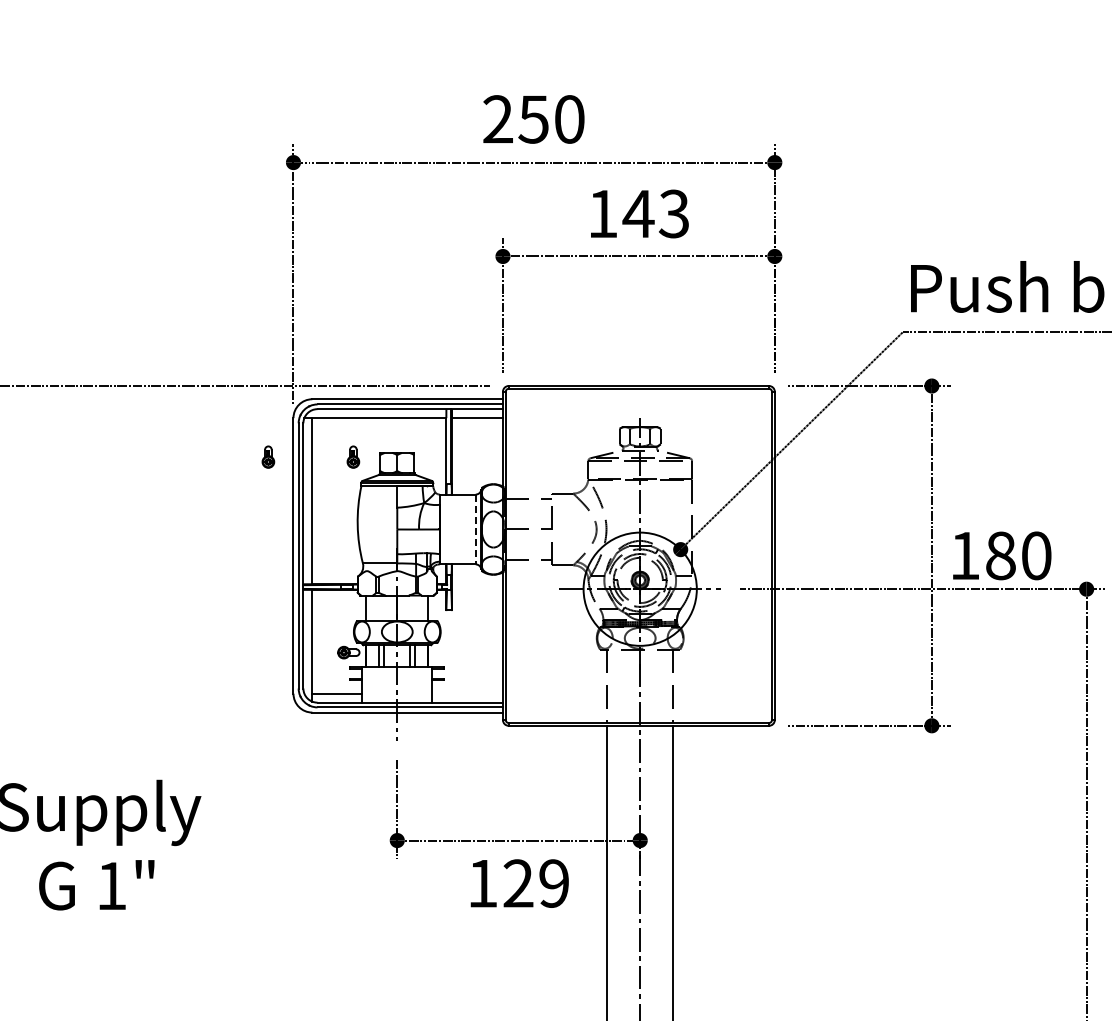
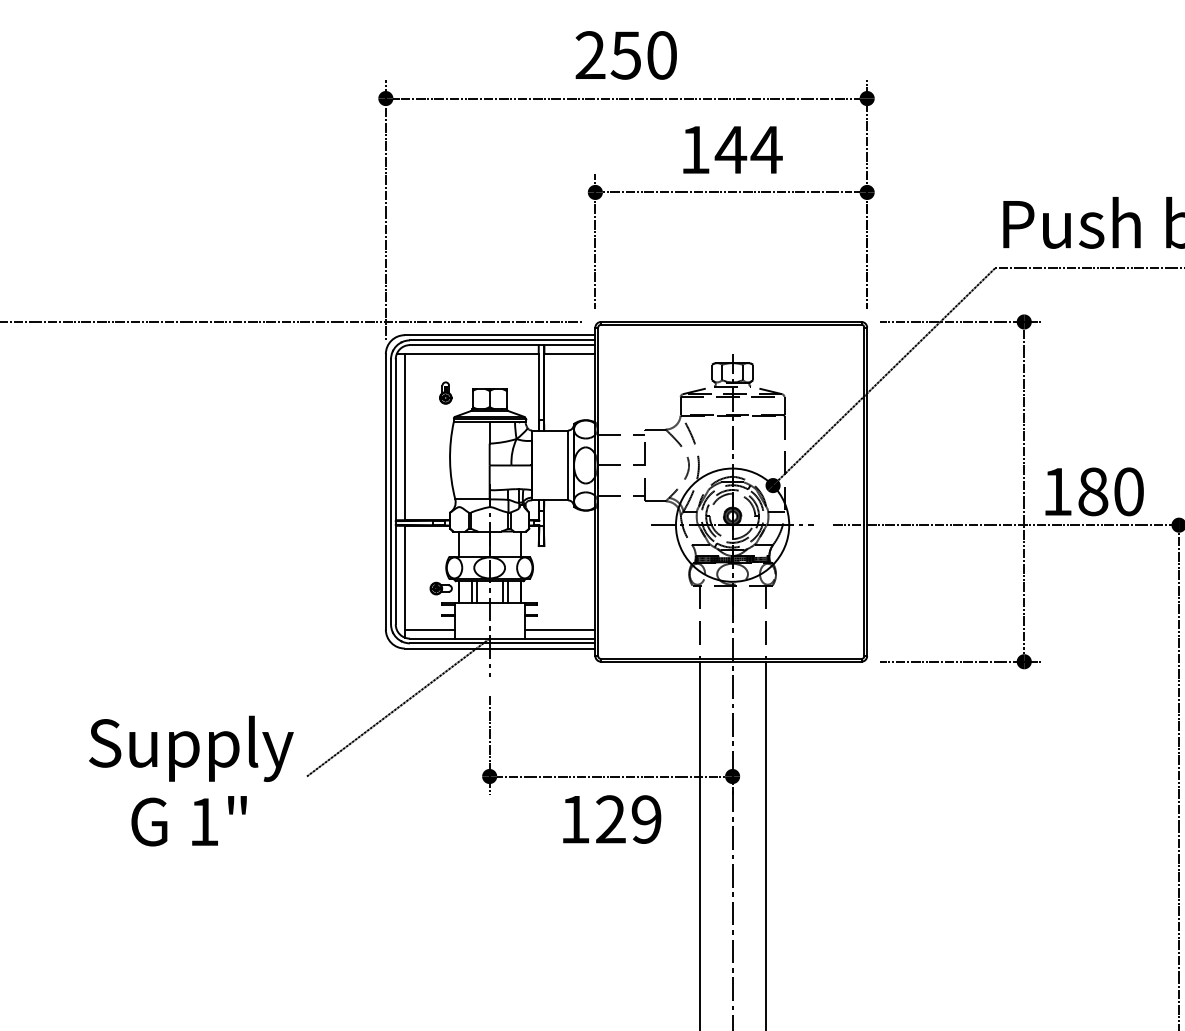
text: (674, 213) -> (766, 149), 143 -> 144
part: (268, 456) -> (360, 392), removed
line: (476, 529) -> (568, 465), dashed -> solid
line: (467, 693) -> (559, 629), added
line: (306, 771) -> (398, 707), added

